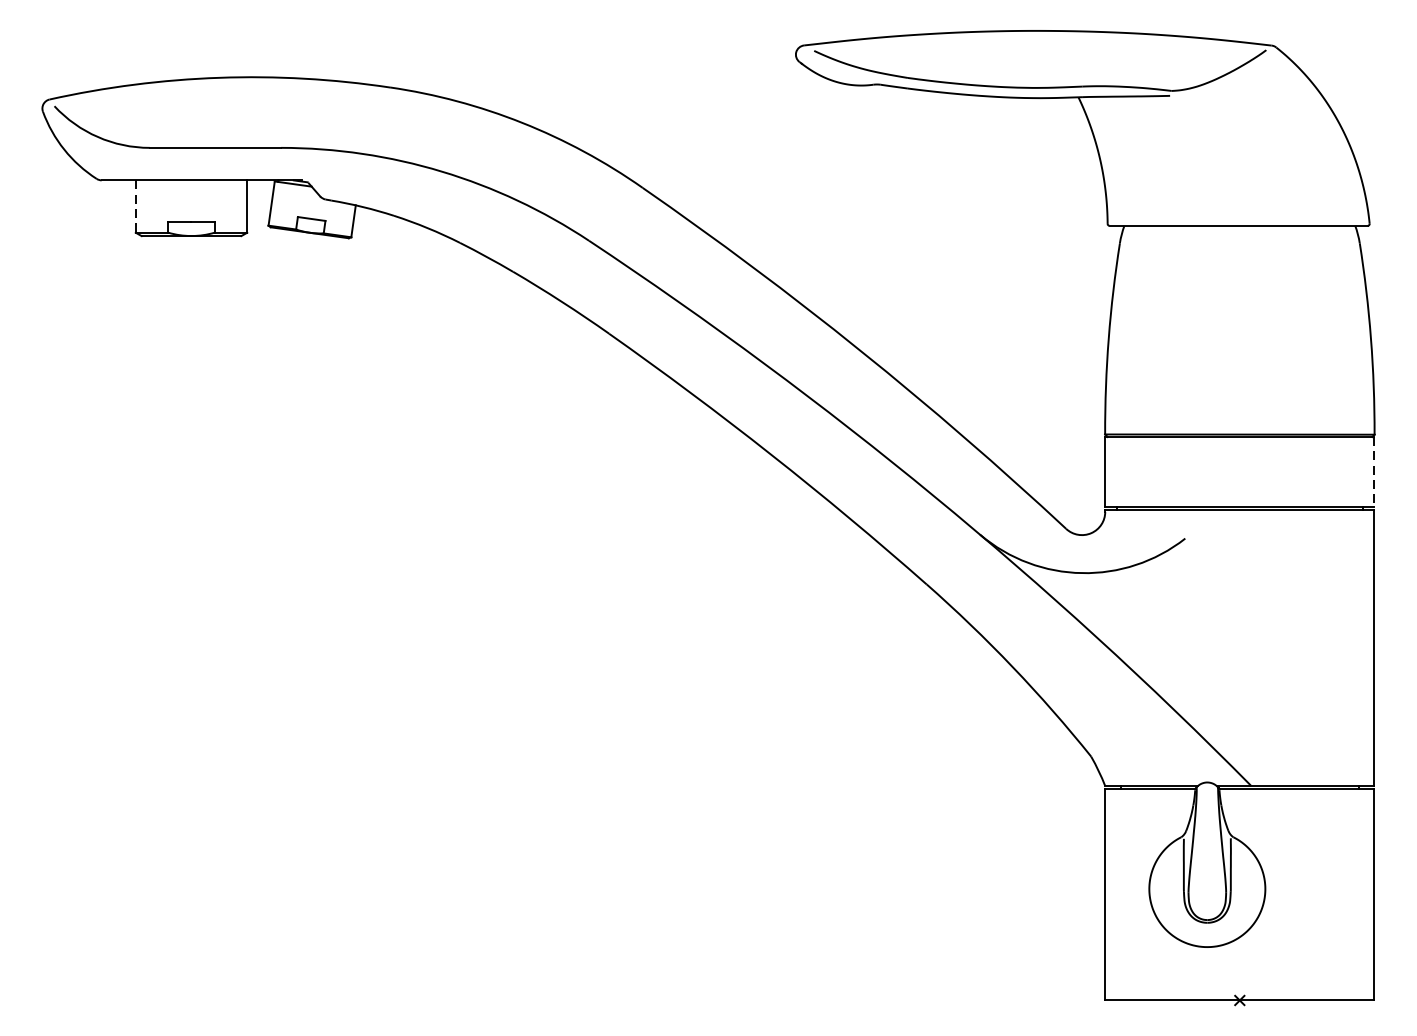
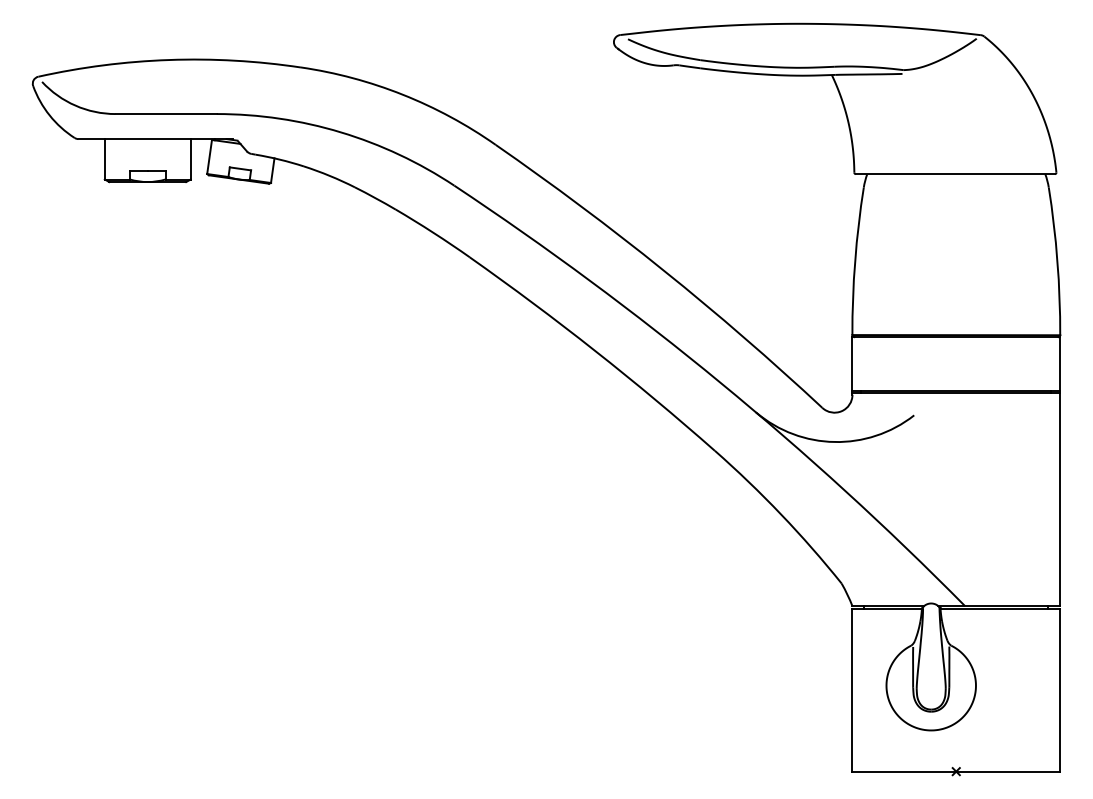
line: (135, 206) -> (104, 159), dashed -> solid
line: (1374, 471) -> (1060, 363), dashed -> solid

